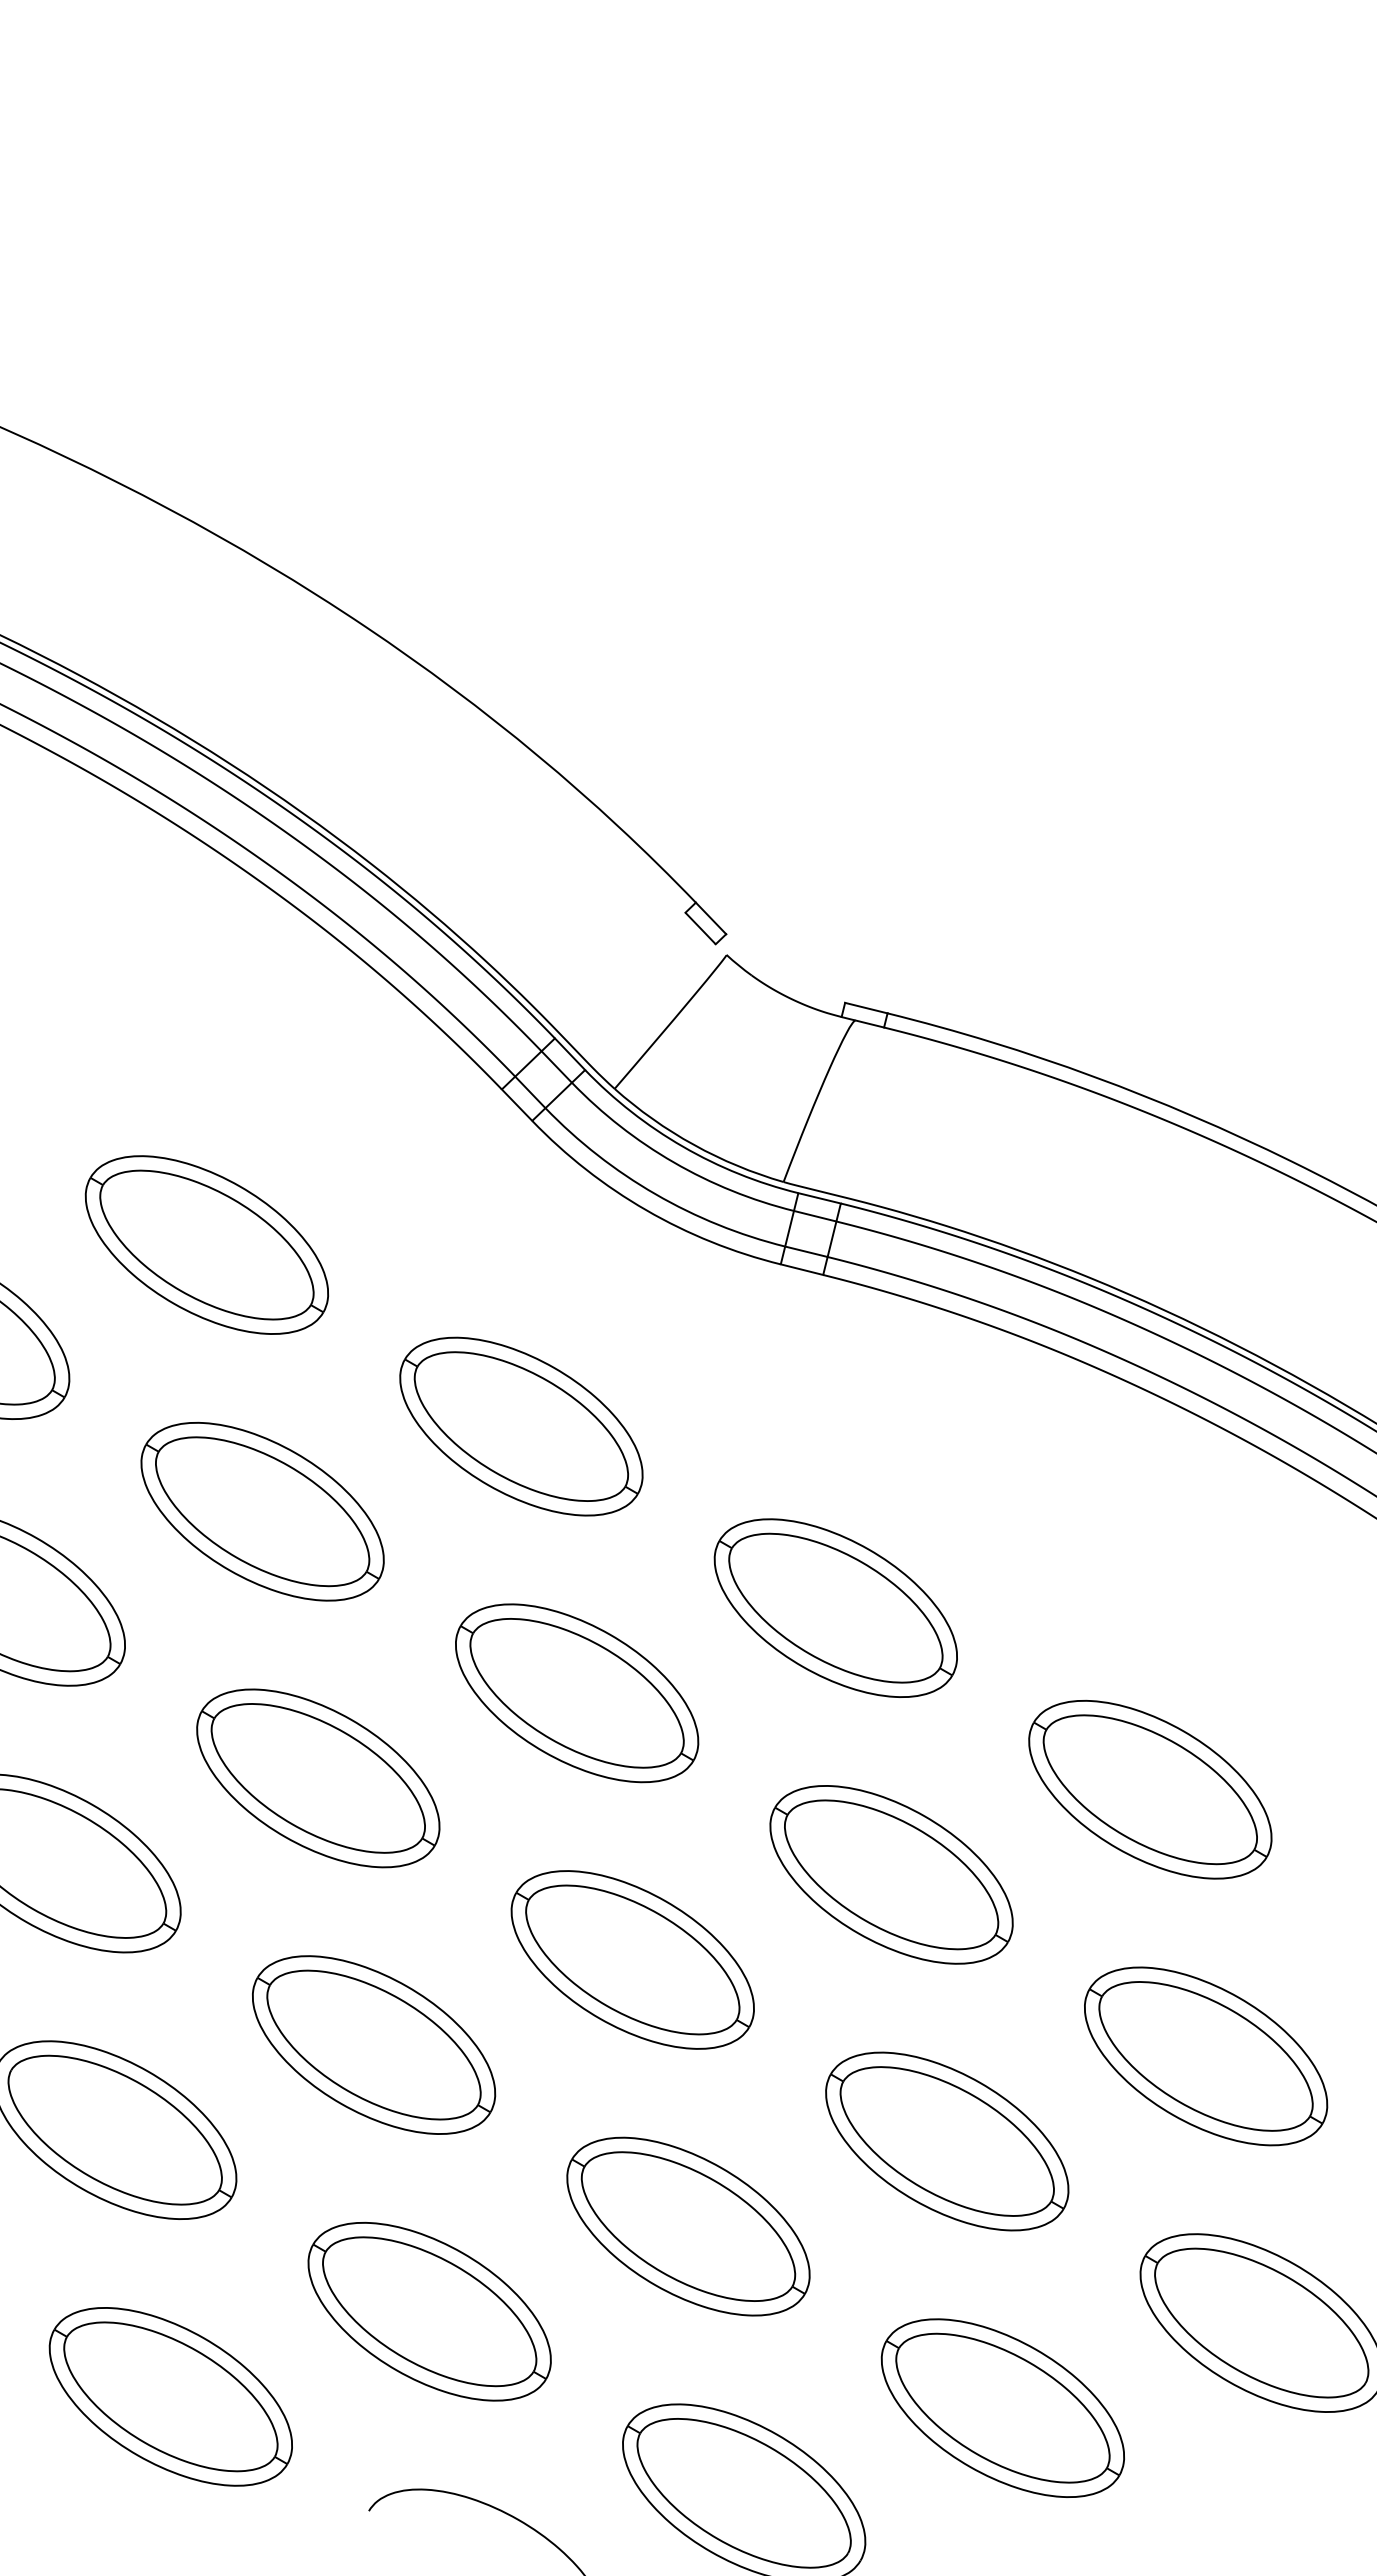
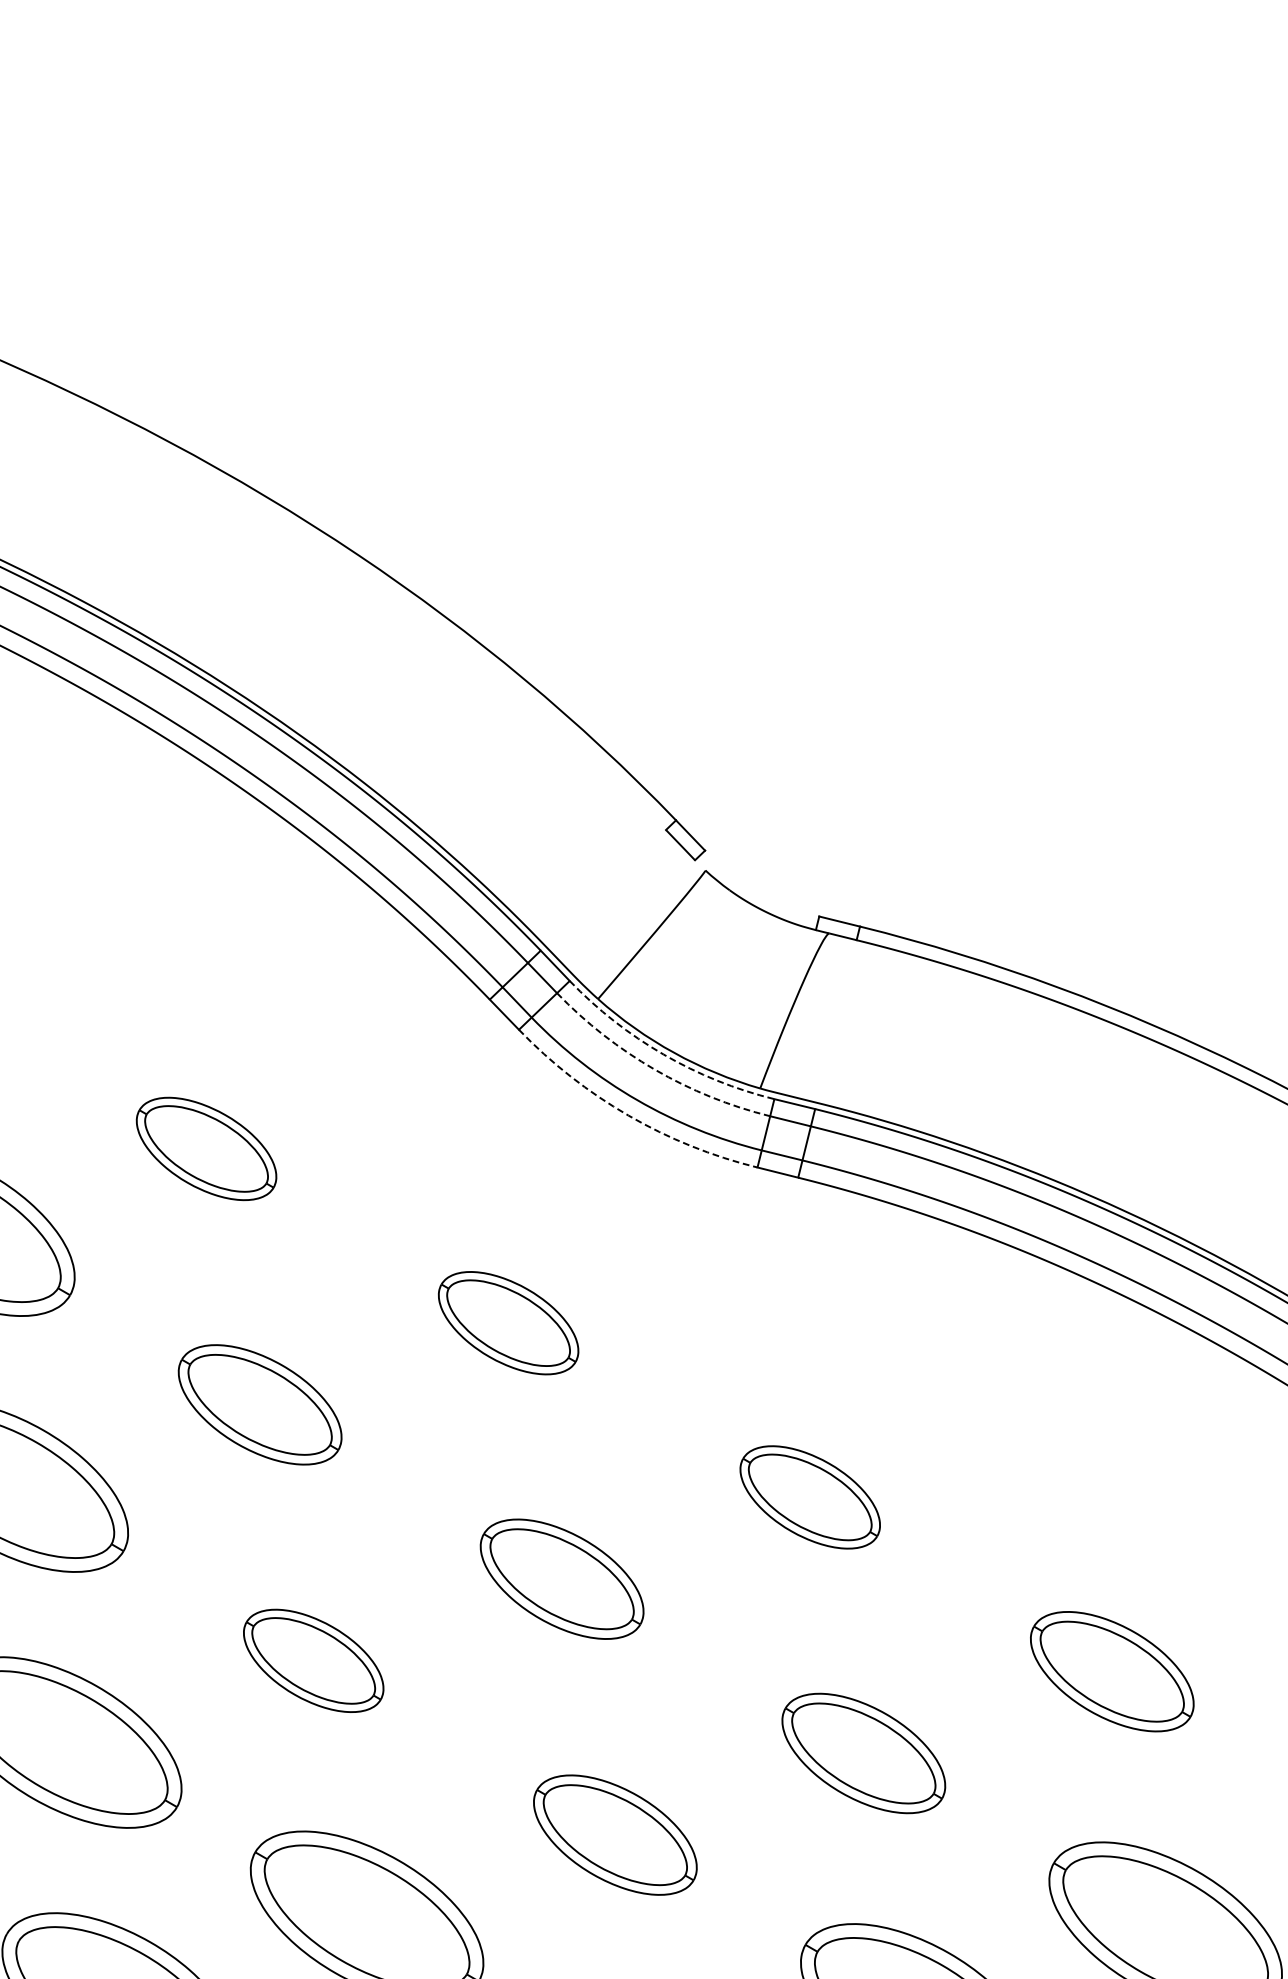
arc: (683, 1146) -> (664, 1054), solid -> dashed
arc: (673, 1162) -> (654, 1069), solid -> dashed
arc: (646, 1210) -> (628, 1115), solid -> dashed
part: (206, 1244) -> (206, 1148), size x0.6
part: (521, 1426) -> (508, 1323), size x0.6
part: (262, 1511) -> (260, 1404), size x0.7
part: (835, 1607) -> (810, 1496), size x0.6
part: (577, 1693) -> (562, 1579), size x0.7
part: (318, 1778) -> (313, 1660), size x0.6
part: (1150, 1789) -> (1112, 1671), size x0.7
part: (891, 1874) -> (863, 1753), size x0.7
part: (632, 1959) -> (615, 1834), size x0.7

